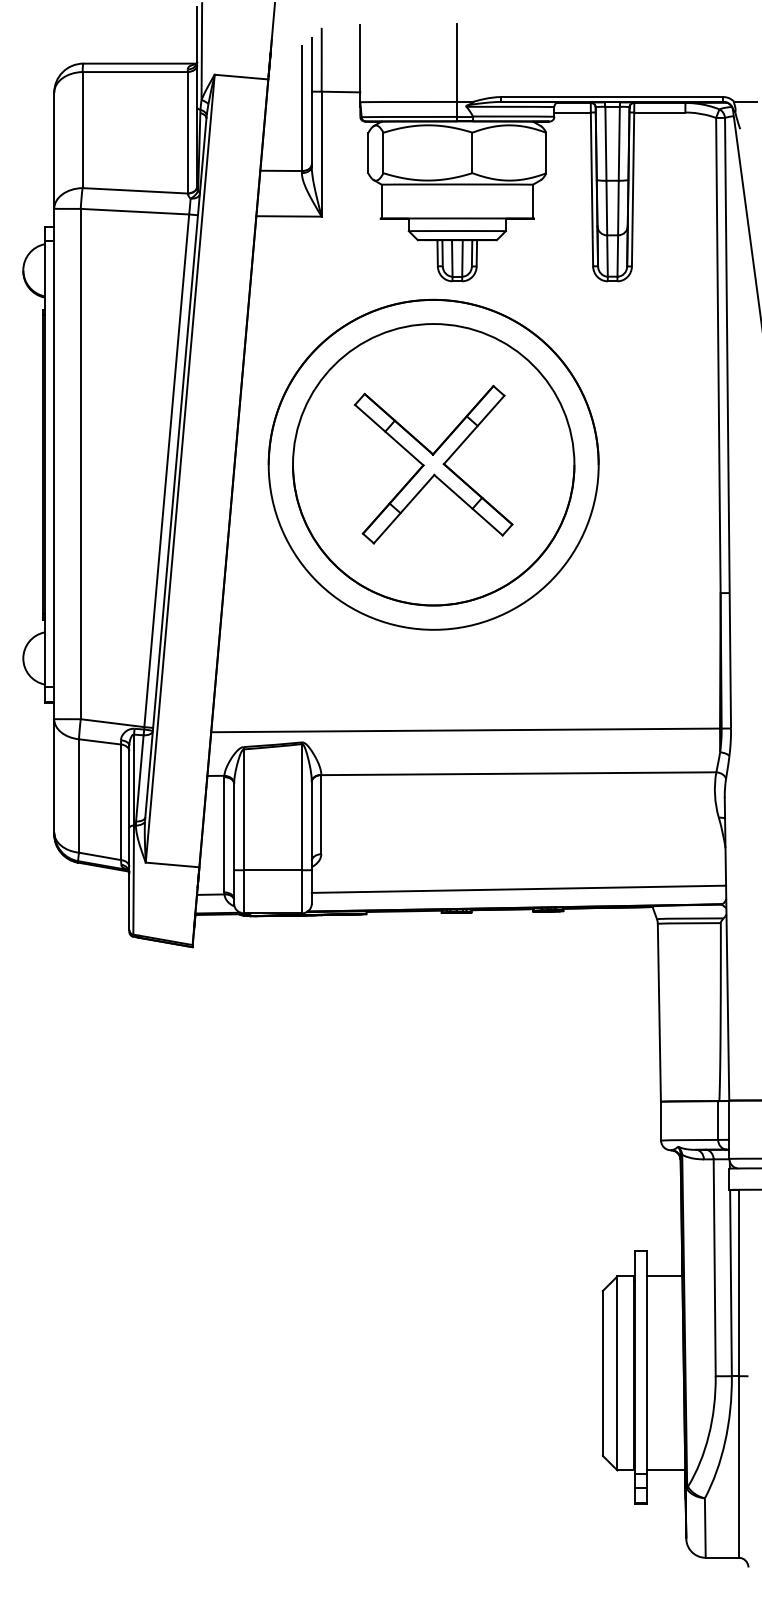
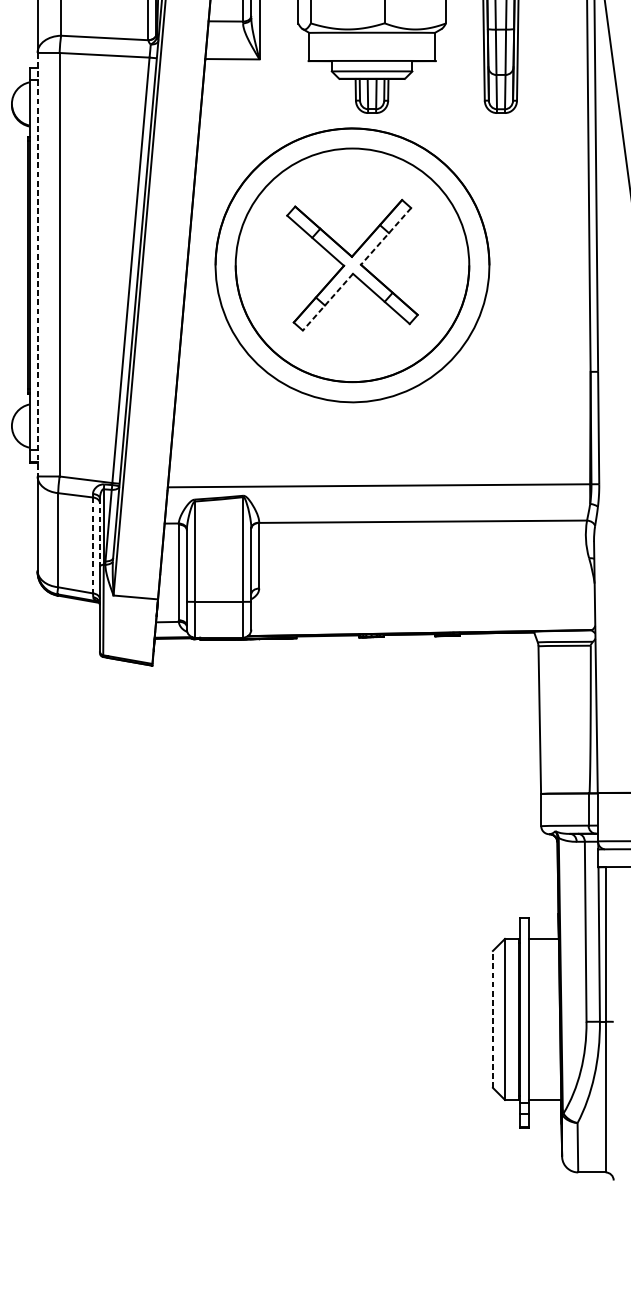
line: (474, 429) -> (386, 236), solid -> dashed
line: (54, 464) -> (37, 265), solid -> dashed
line: (404, 509) -> (328, 302), solid -> dashed
line: (129, 787) -> (100, 533), solid -> dashed
line: (121, 802) -> (93, 545), solid -> dashed
line: (518, 888) -> (422, 616), removed
line: (602, 1372) -> (492, 1018), solid -> dashed

